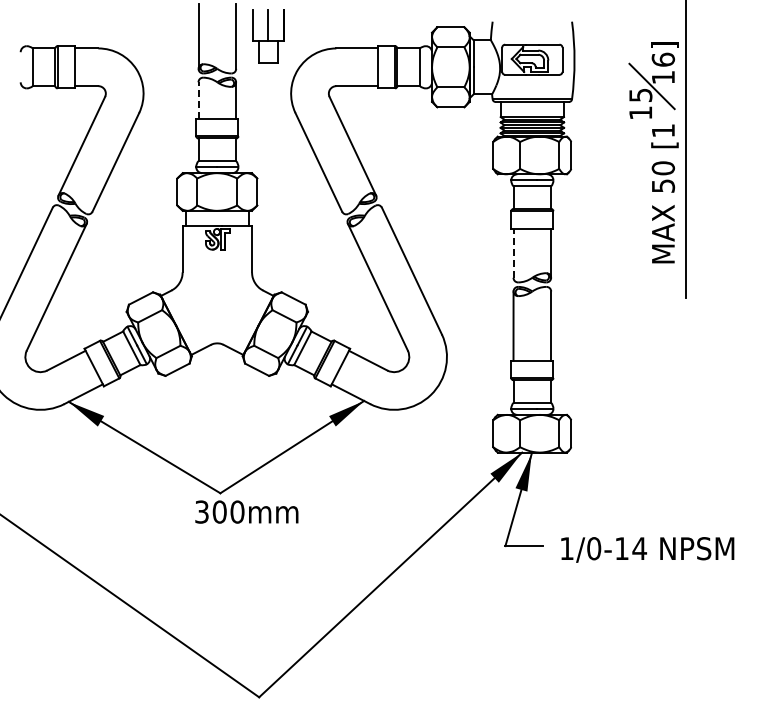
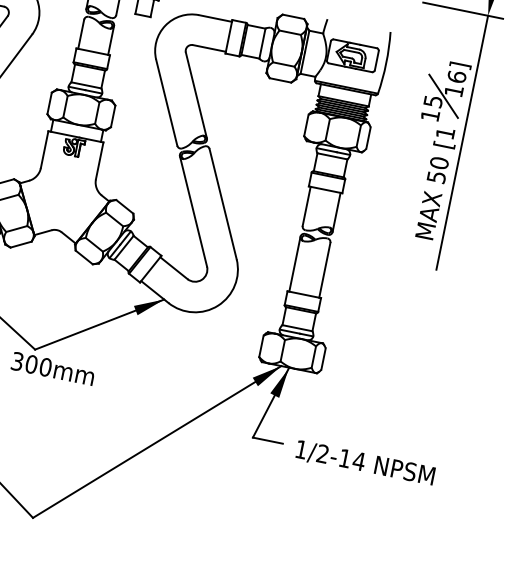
line: (198, 100) -> (81, 34), dashed -> solid
line: (513, 253) -> (306, 206), dashed -> solid
text: (594, 548) -> (323, 453), 1/0-14 -> 1/2-14

